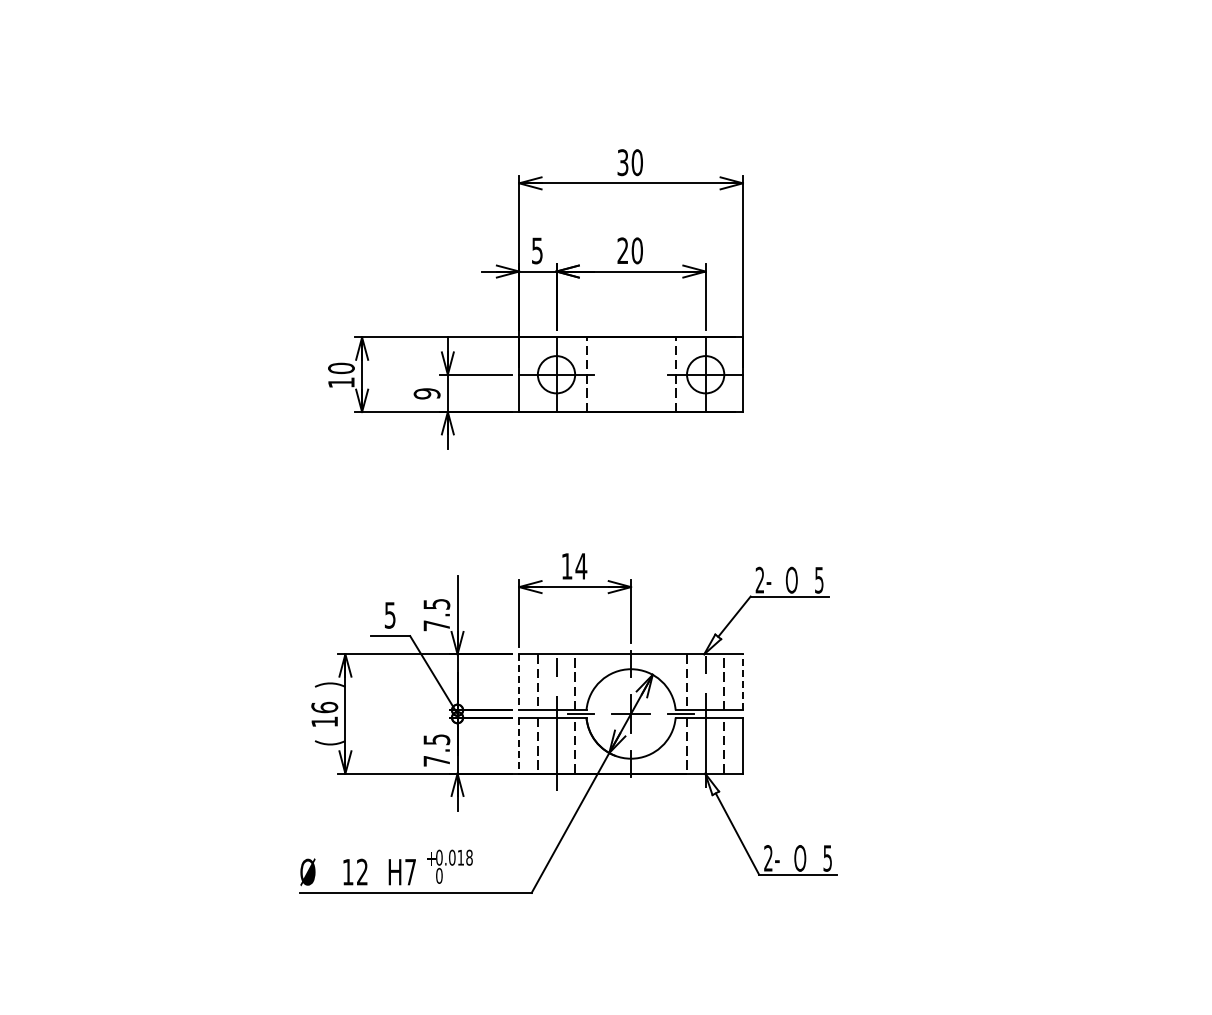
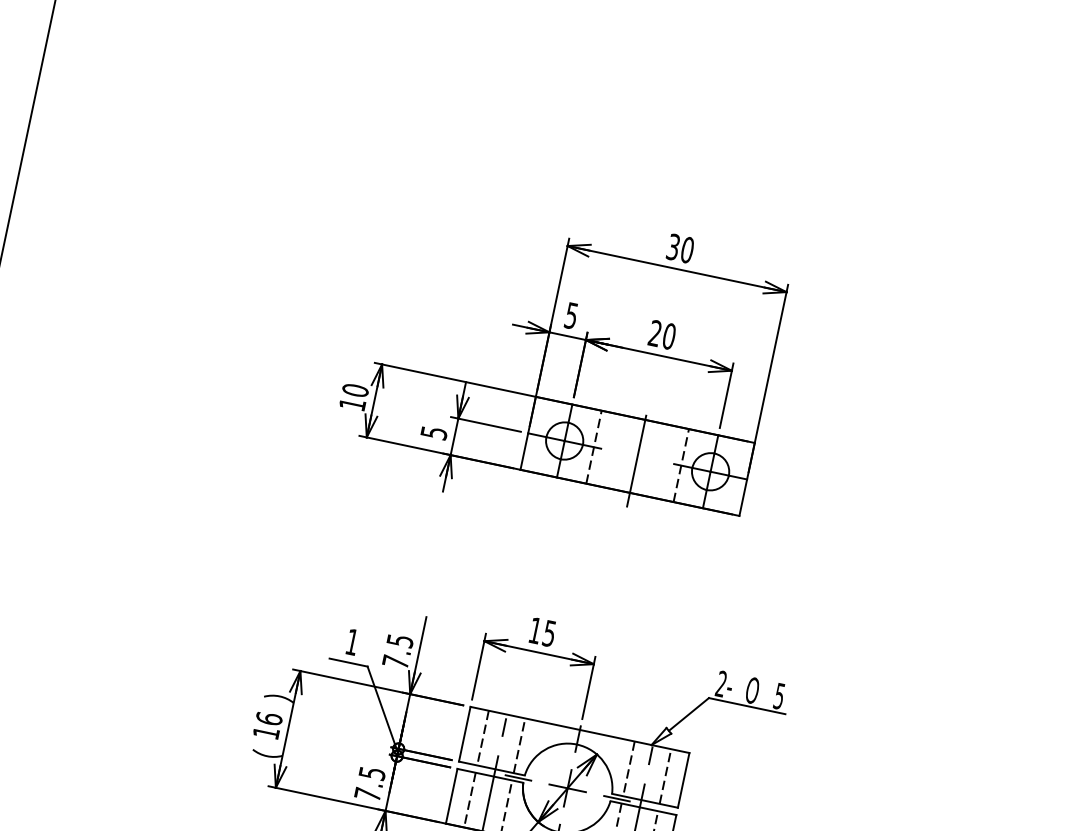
line: (631, 374) -> (638, 456), added
text: (426, 393) -> (433, 432), 9 -> 5
text: (581, 566) -> (549, 633), 14 -> 15
text: (389, 615) -> (351, 642), 5 -> 1
line: (519, 682) -> (464, 734), dashed -> solid
line: (742, 682) -> (683, 780), dashed -> solid
line: (519, 745) -> (452, 796), dashed -> solid

